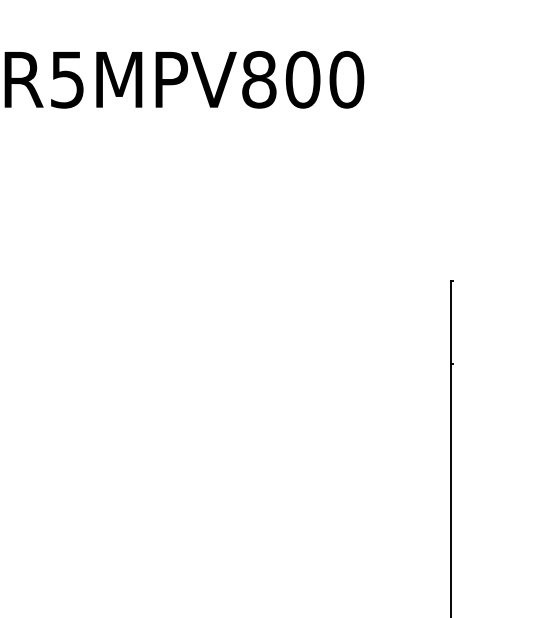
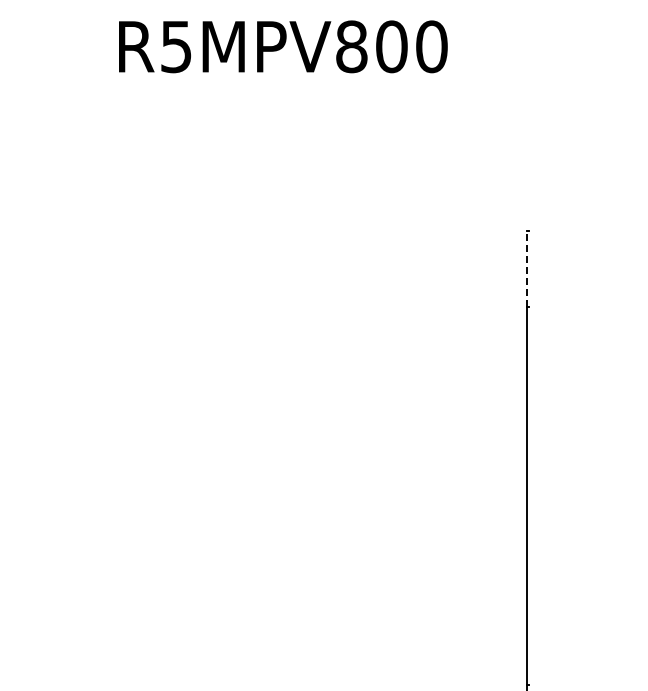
line: (451, 322) -> (527, 268), solid -> dashed

